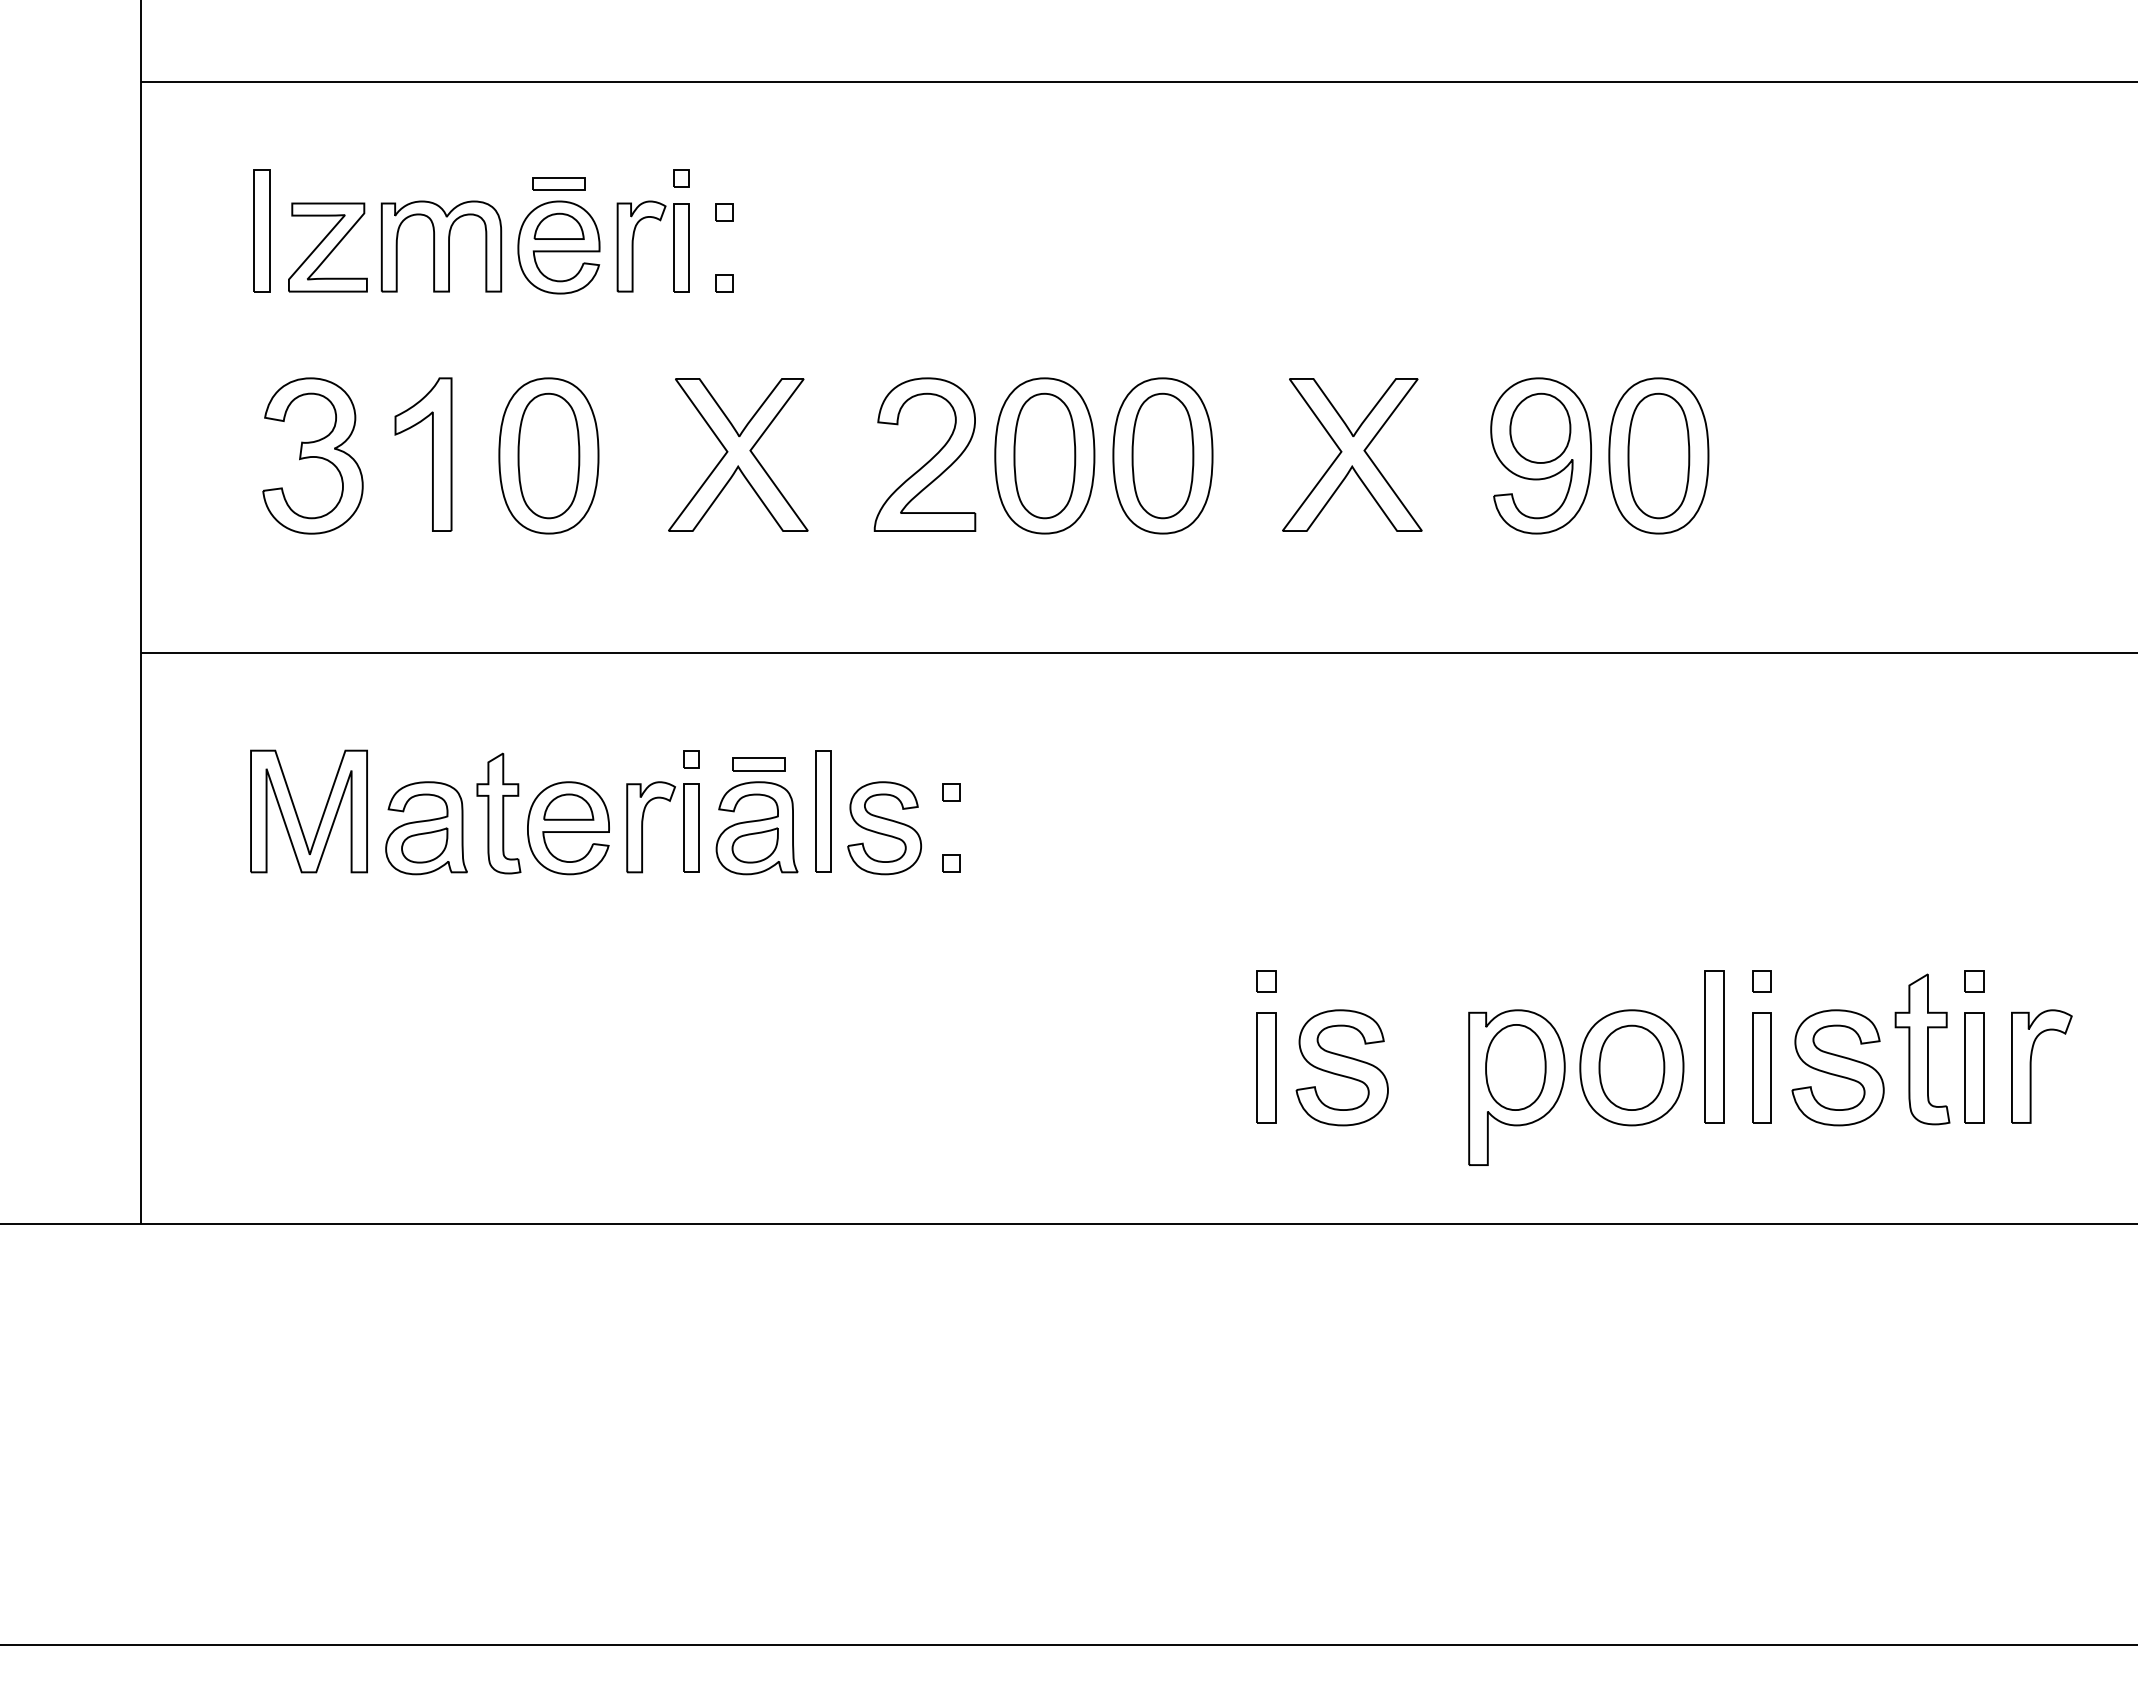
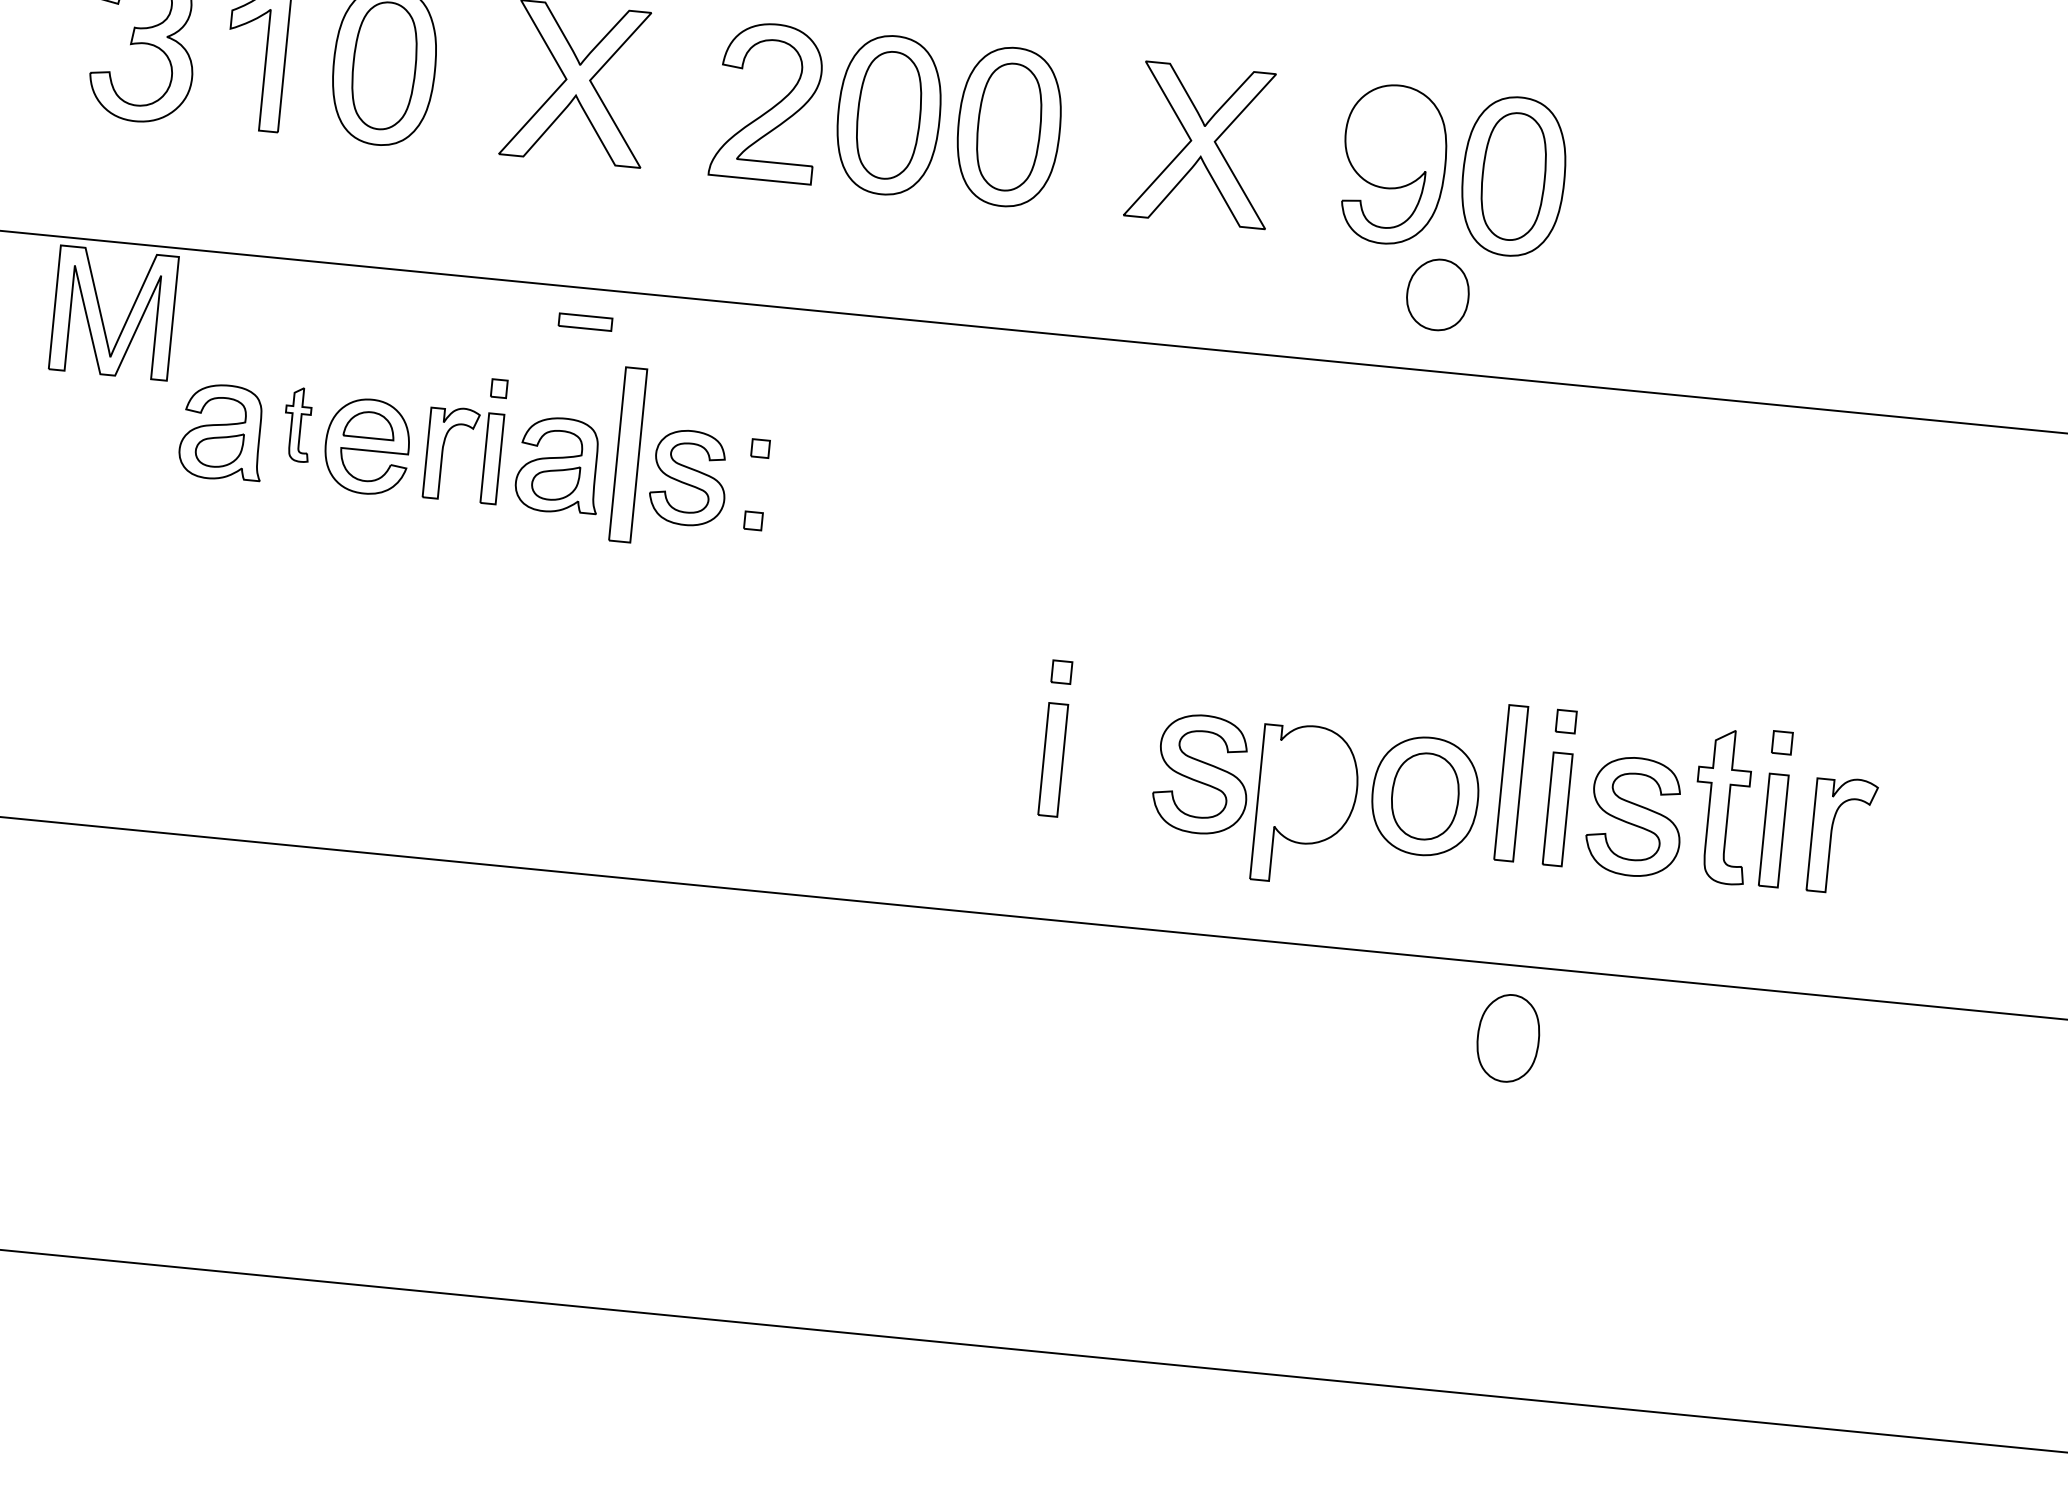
part: (1540, 427) -> (1438, 293), moved
part: (758, 764) -> (584, 322), moved
part: (823, 811) -> (628, 454), size x1.4
part: (297, 813) -> (101, 313), moved
part: (498, 813) -> (297, 424), size x0.6
part: (1341, 1067) -> (1201, 774), moved
part: (1515, 1067) -> (1507, 1038), moved

